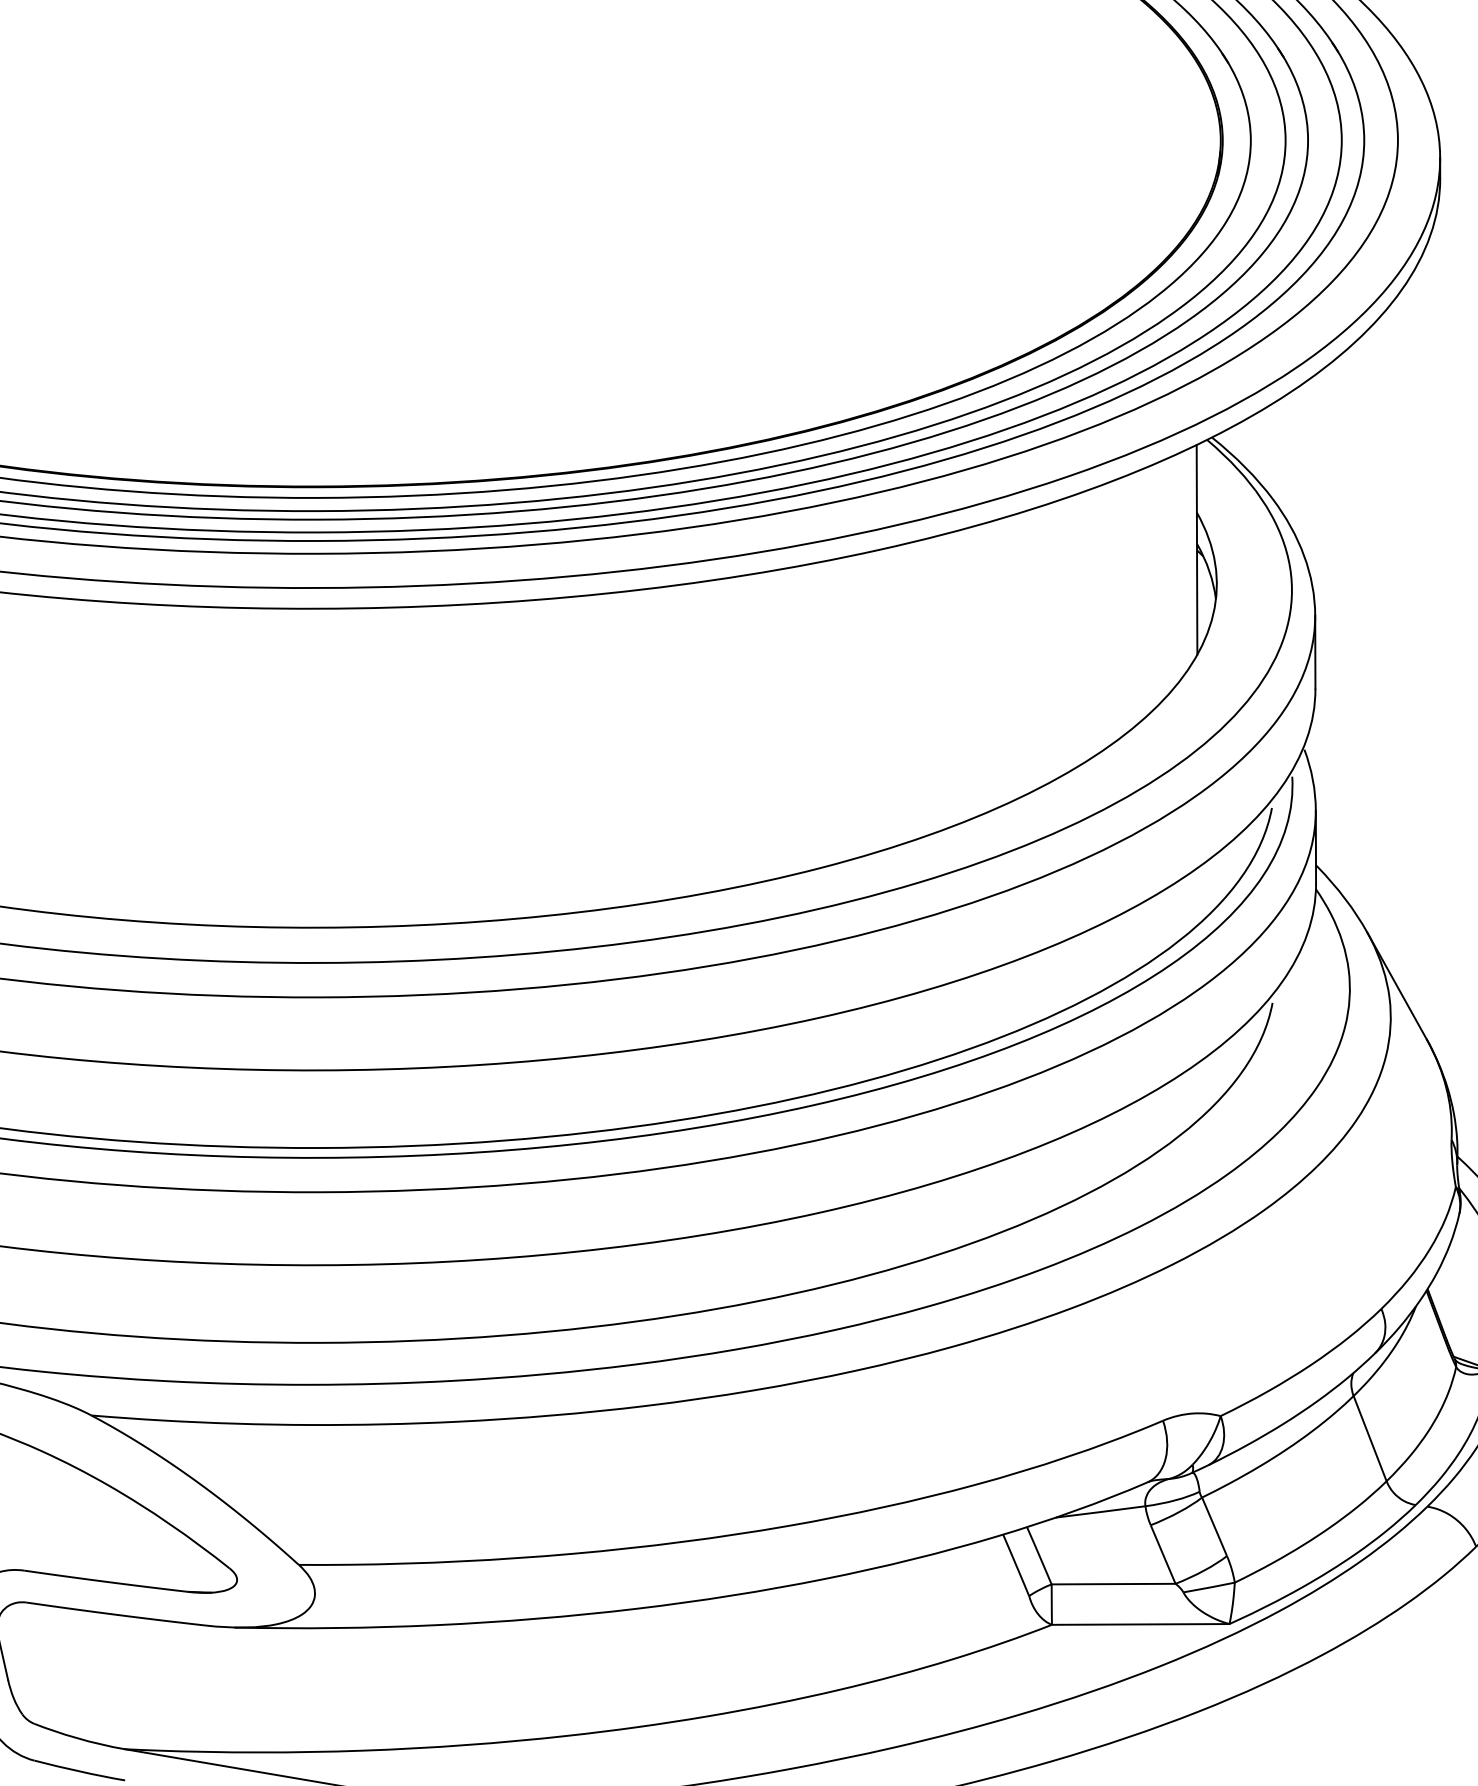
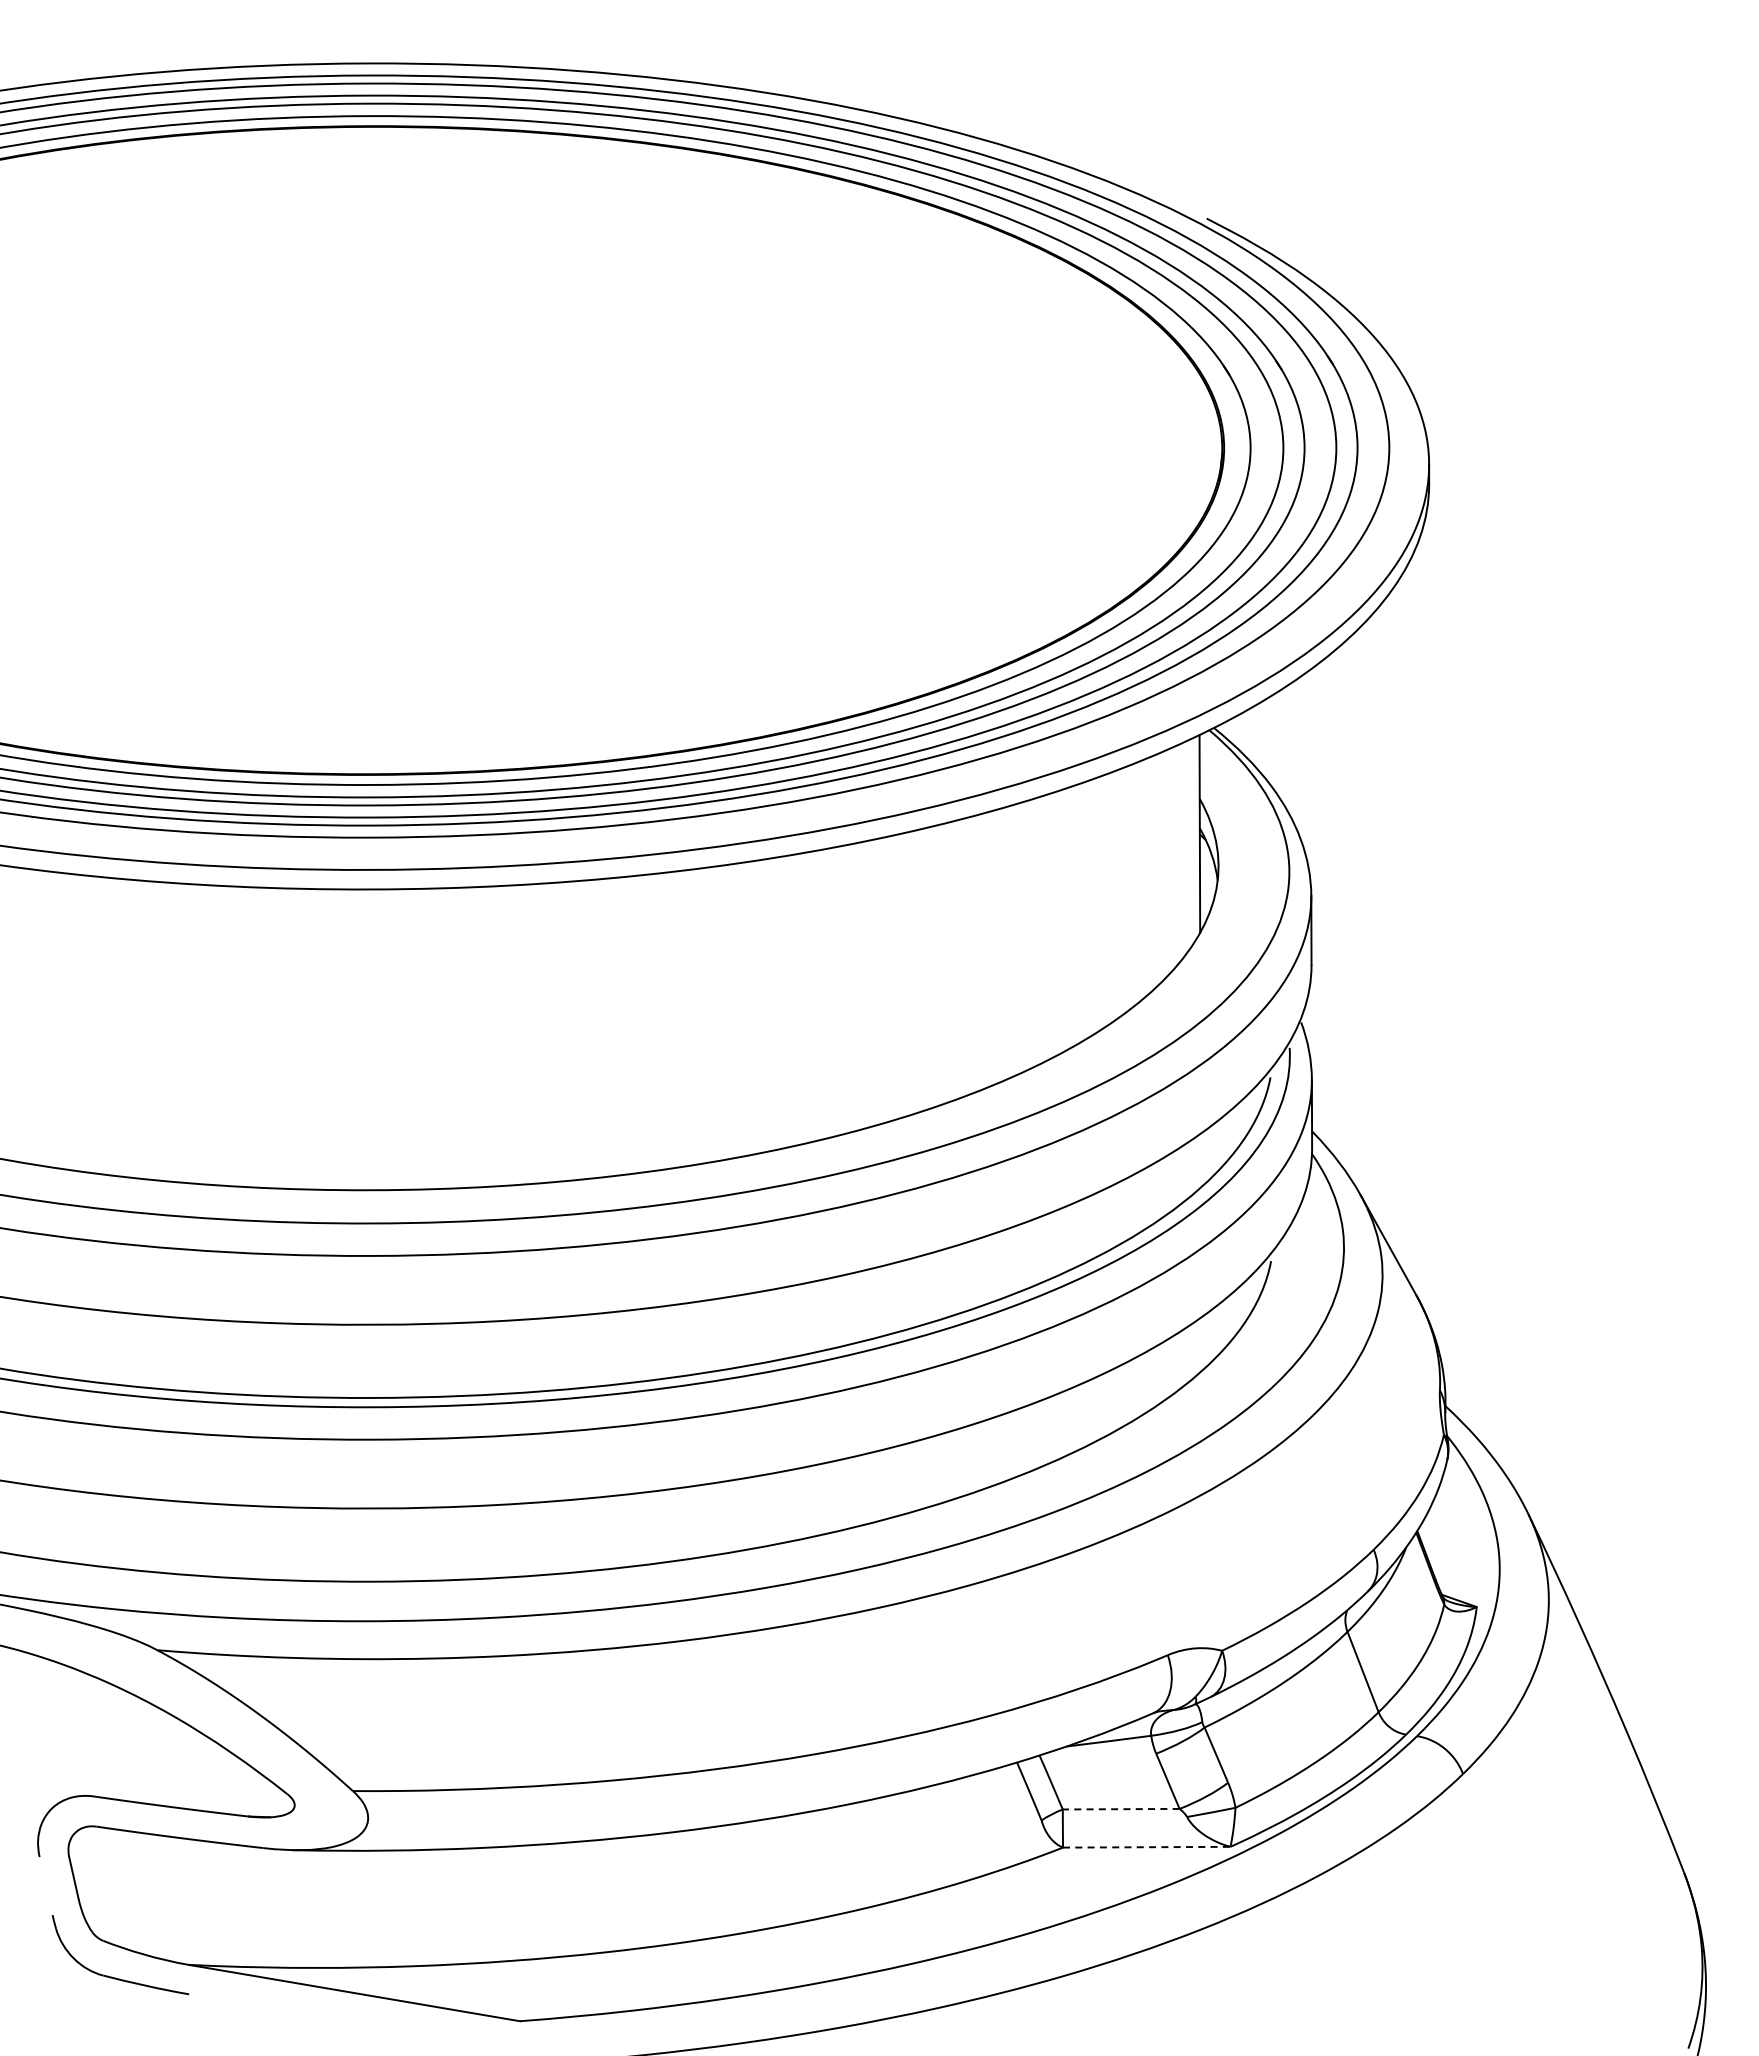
line: (1112, 1584) -> (1120, 1809), solid -> dashed
line: (1140, 1624) -> (1146, 1847), solid -> dashed

